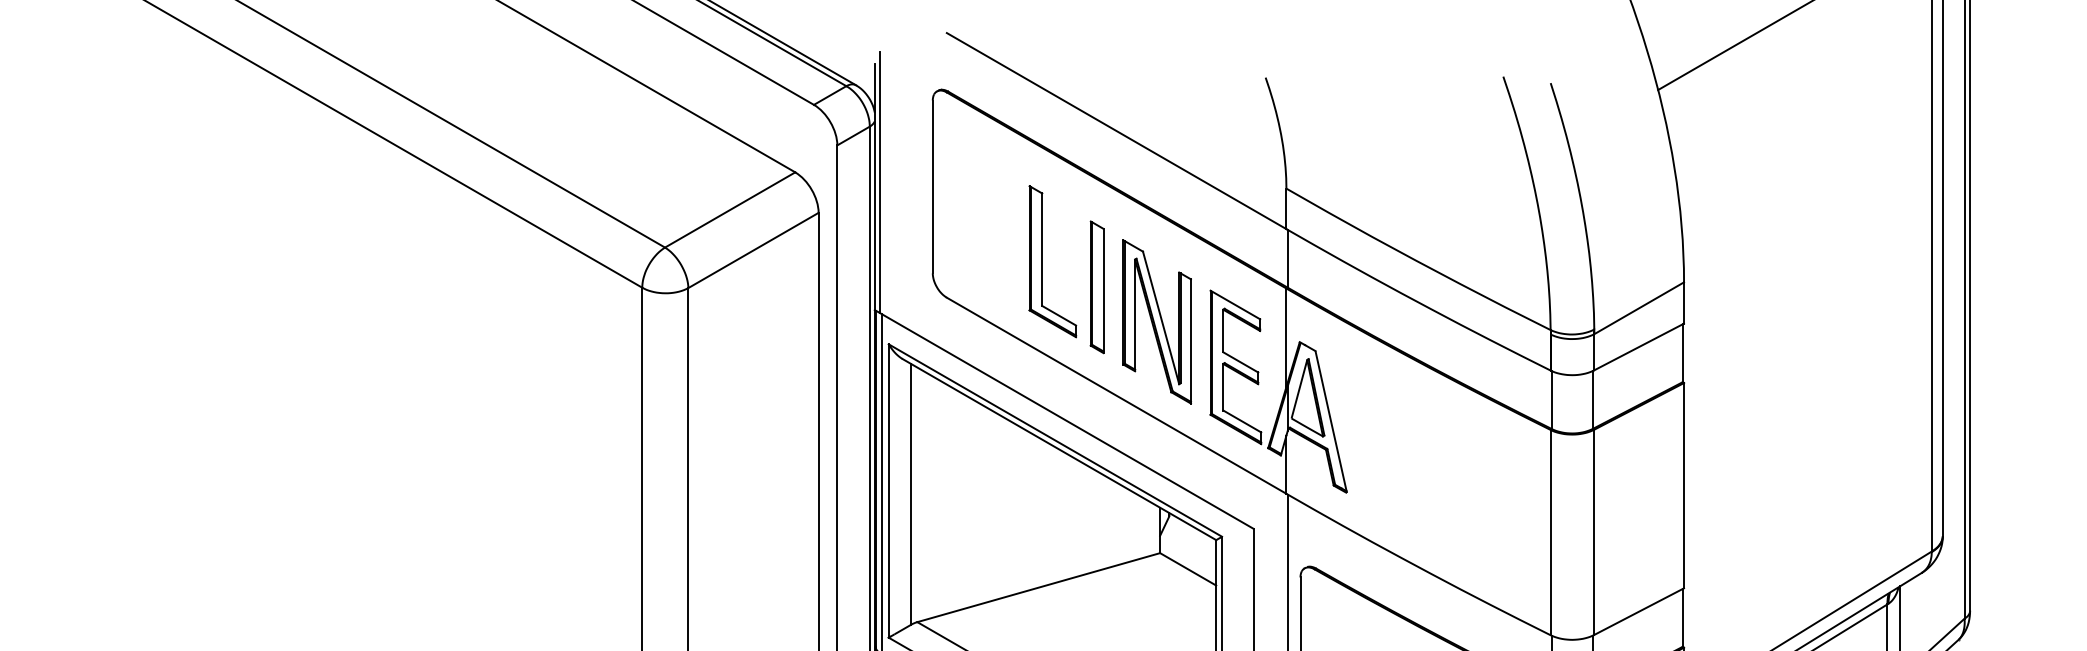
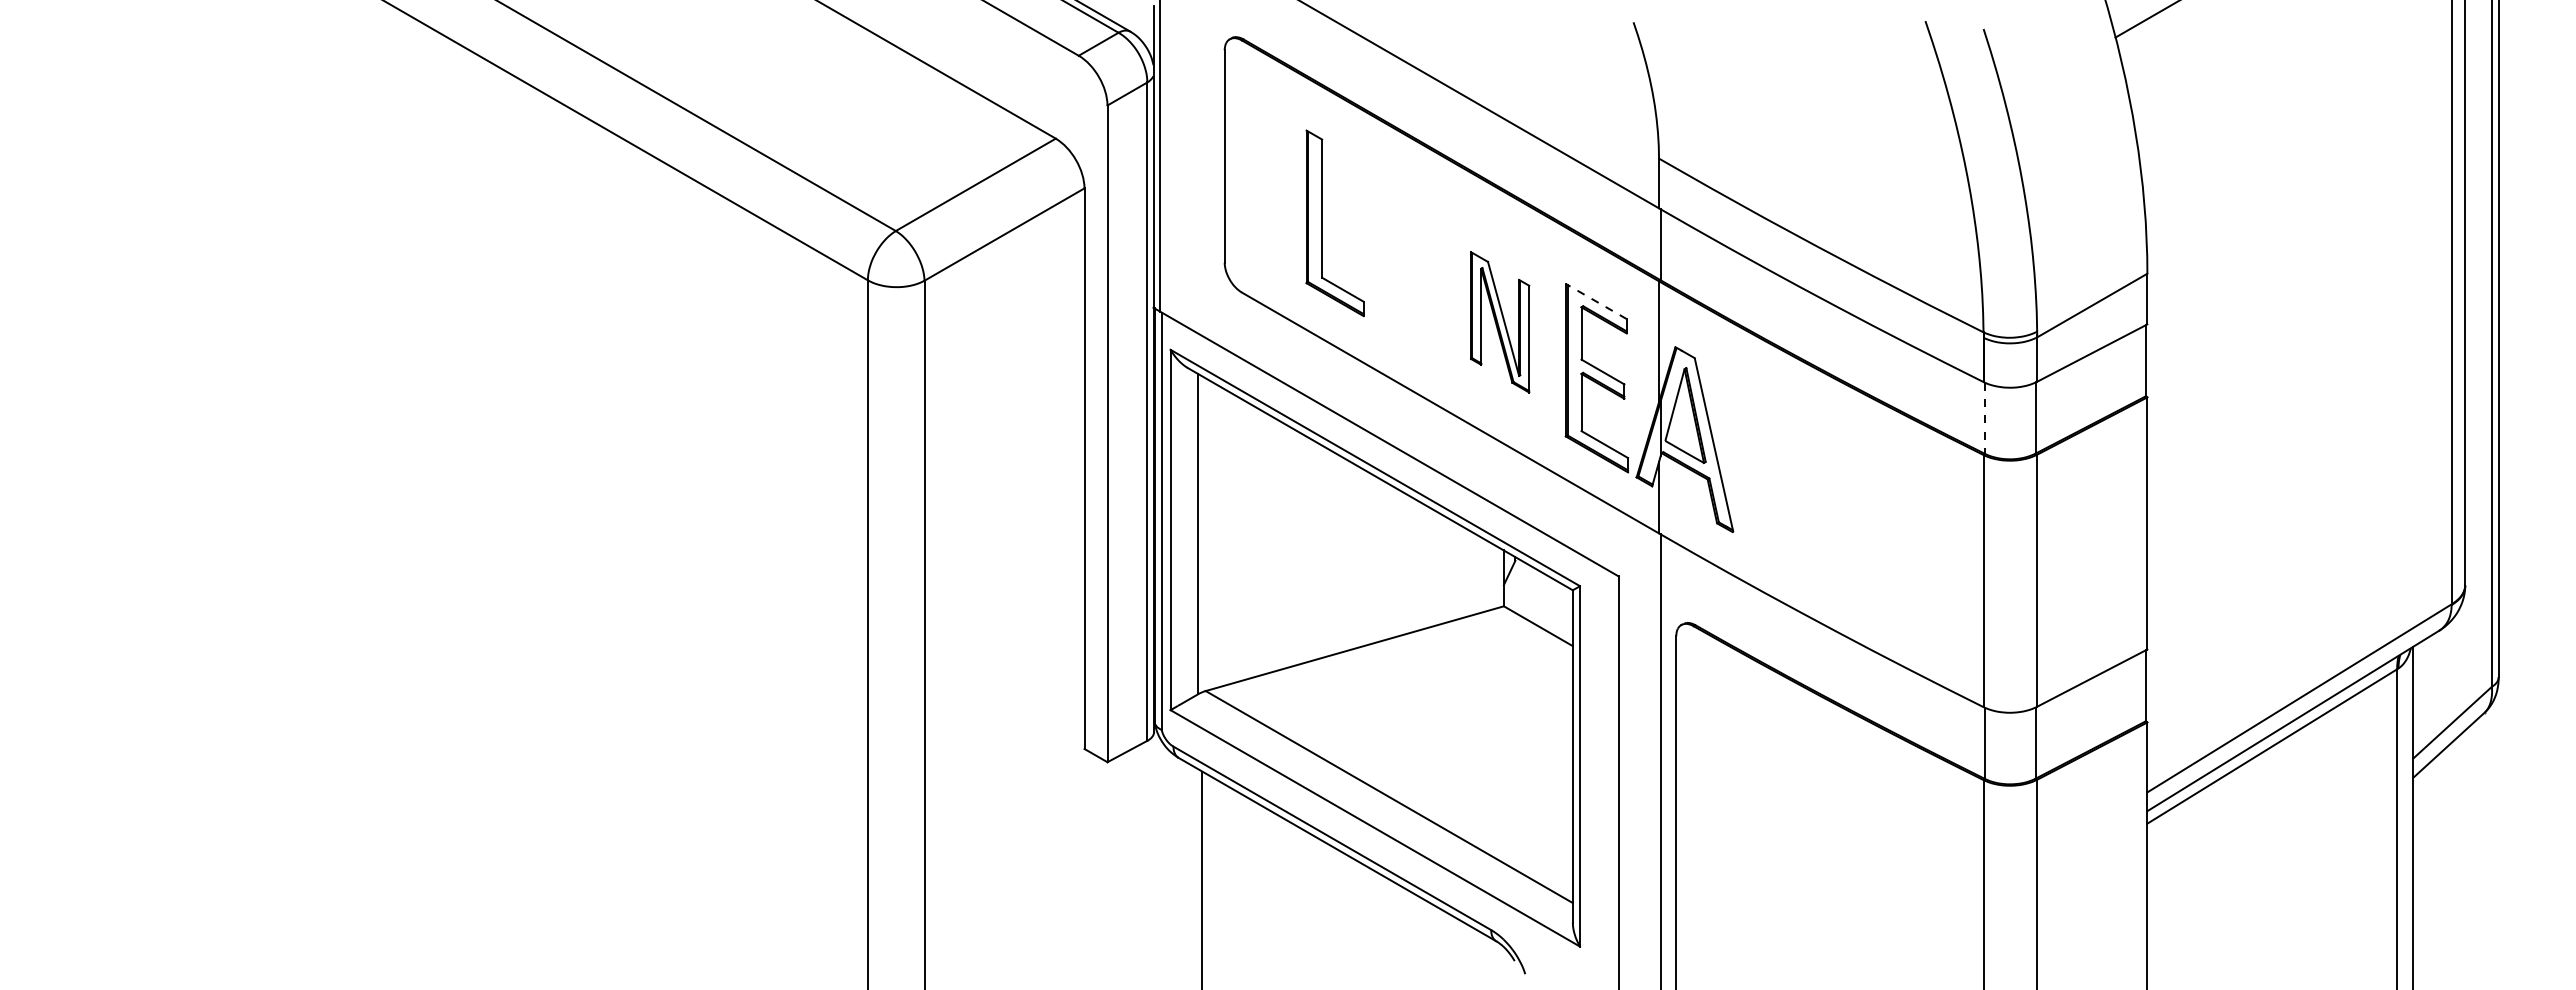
part: (1042, 261) -> (1322, 223), moved
part: (1097, 287) -> (1426, 279), removed
line: (1234, 304) -> (1595, 301), solid -> dashed
part: (1156, 322) -> (1499, 322), size x0.7
line: (1552, 400) -> (1985, 418), solid -> dashed

